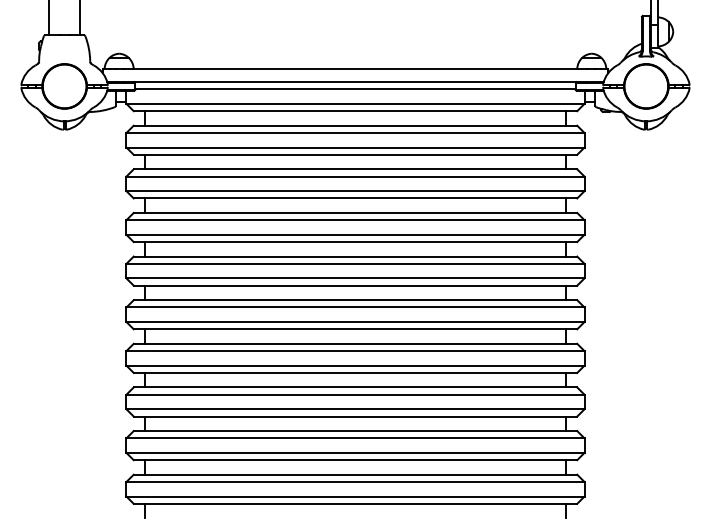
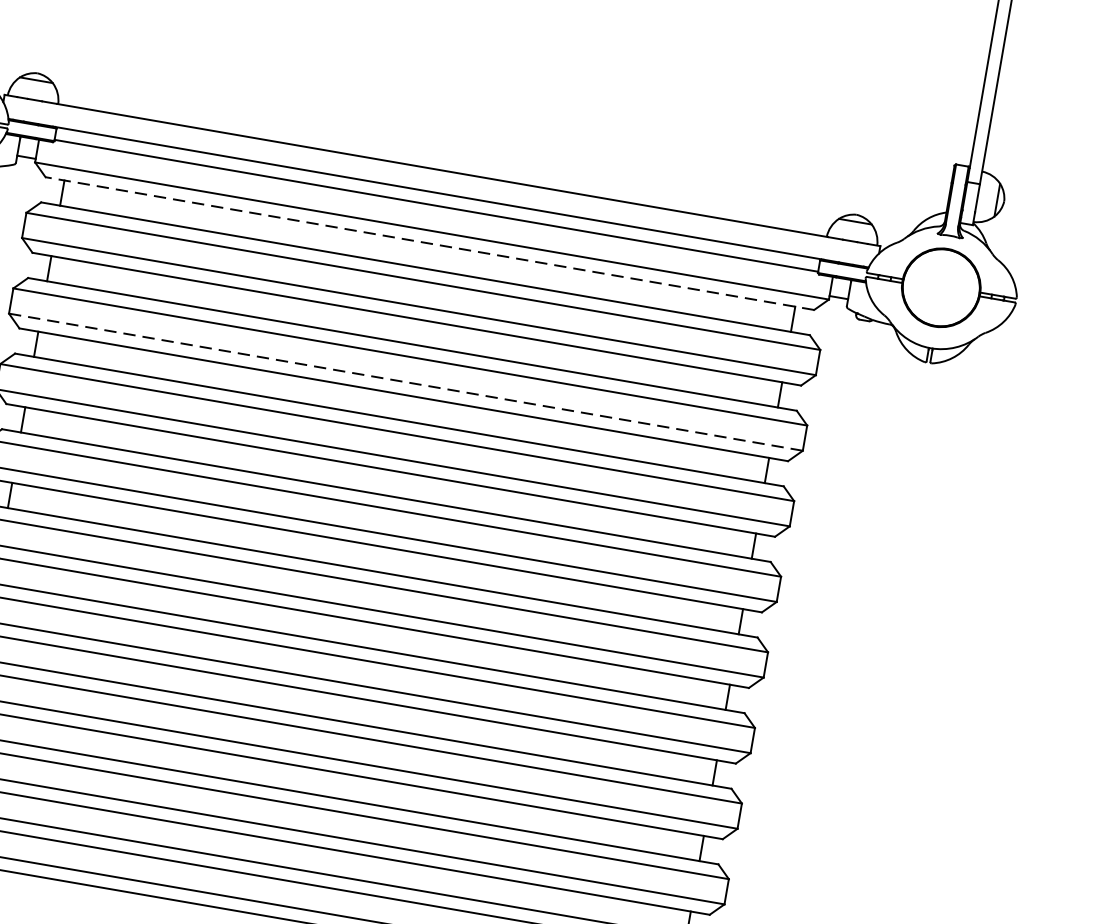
line: (355, 111) -> (429, 244), solid -> dashed
line: (355, 191) -> (405, 382), solid -> dashed

